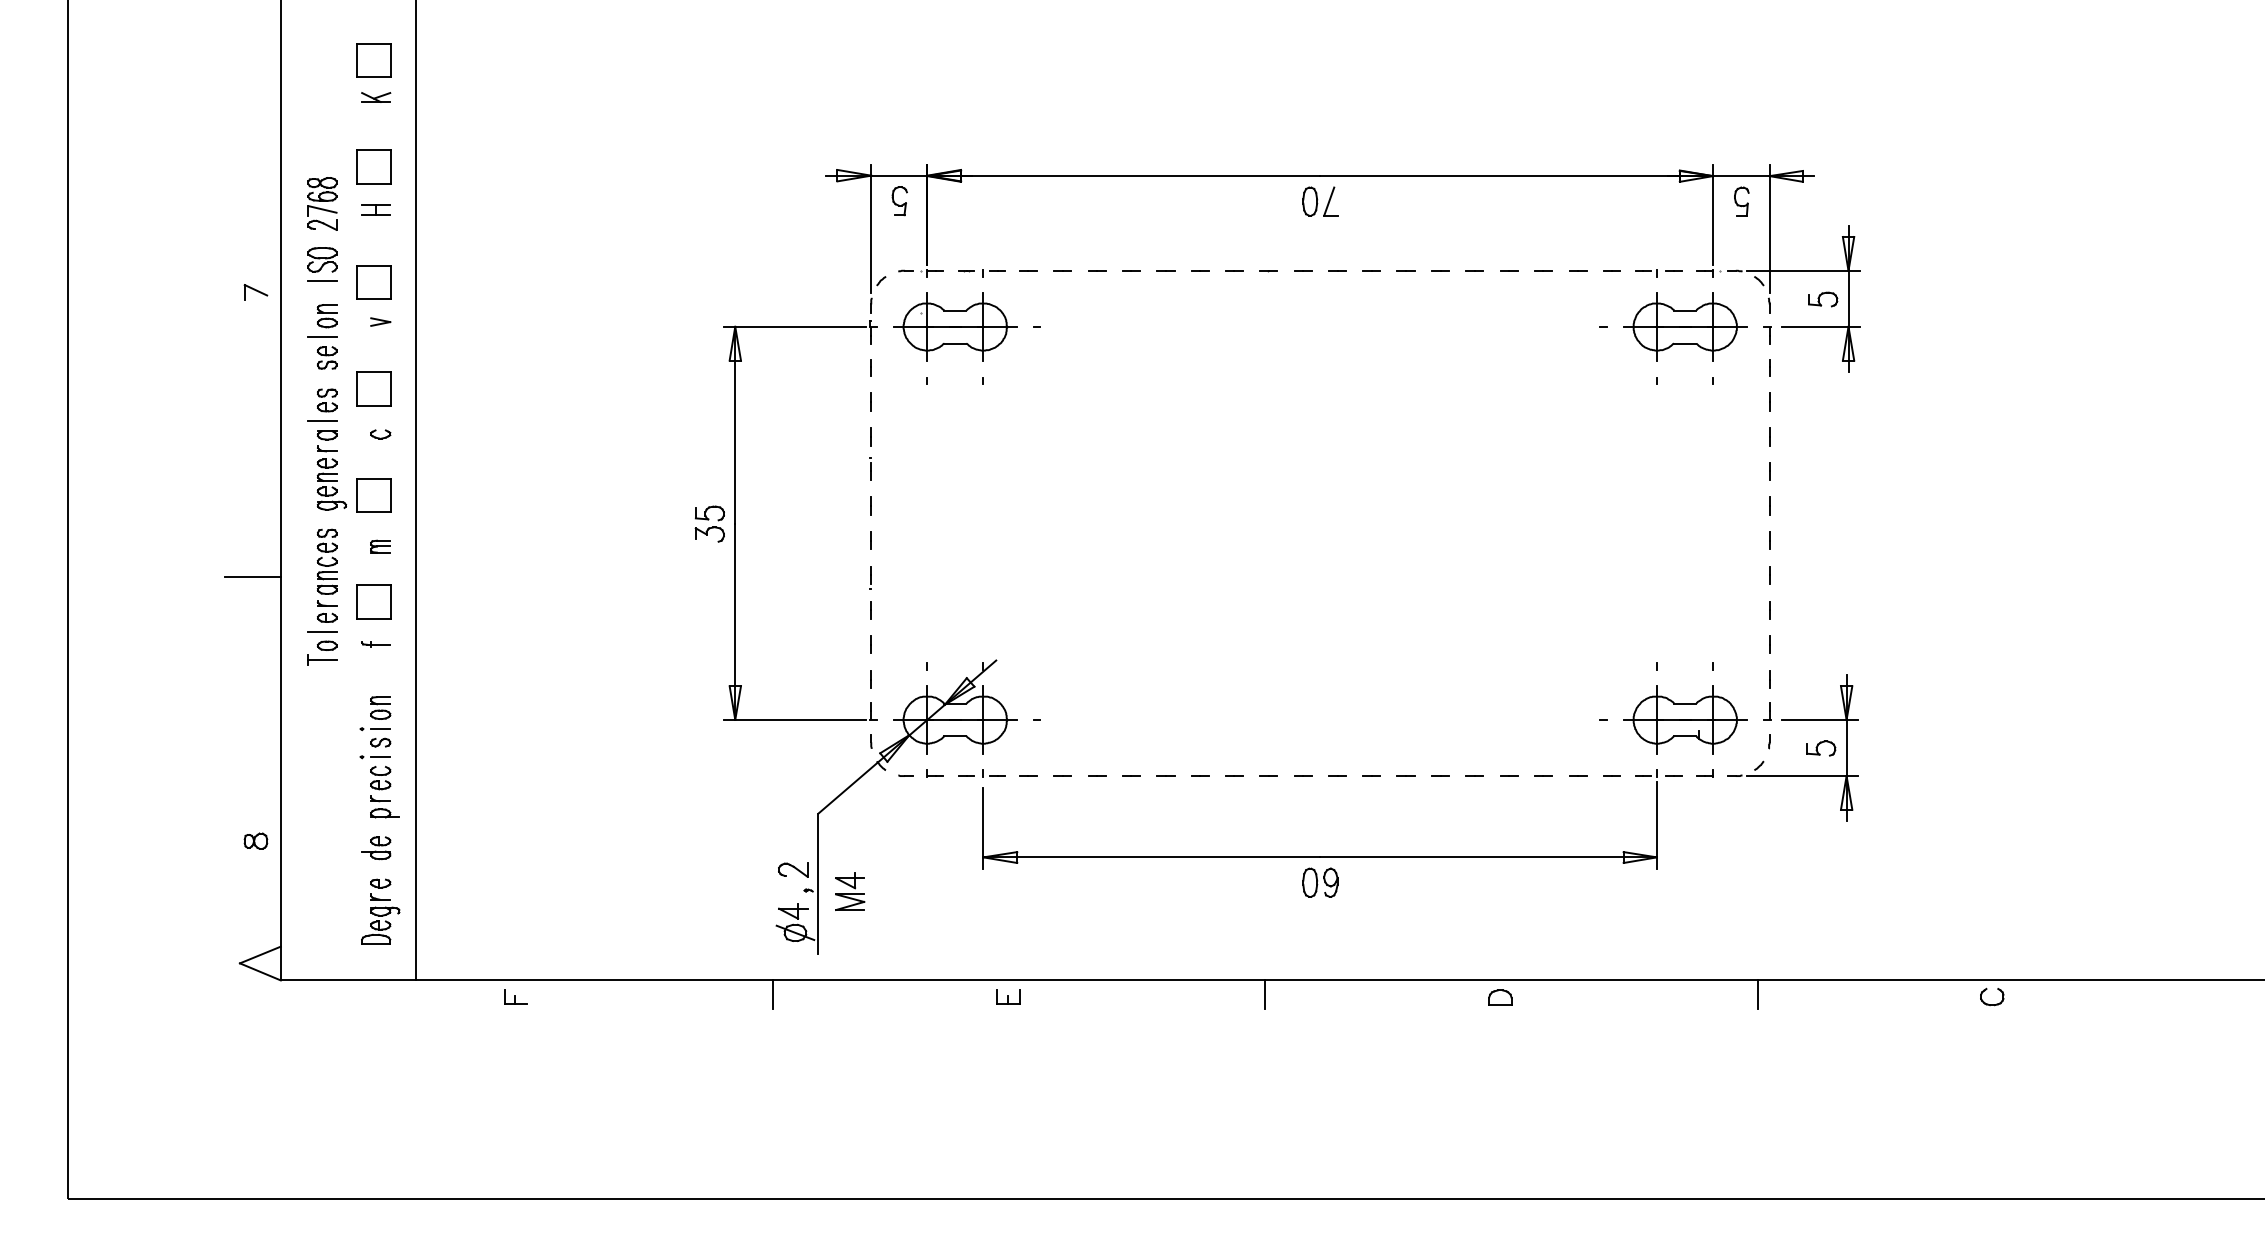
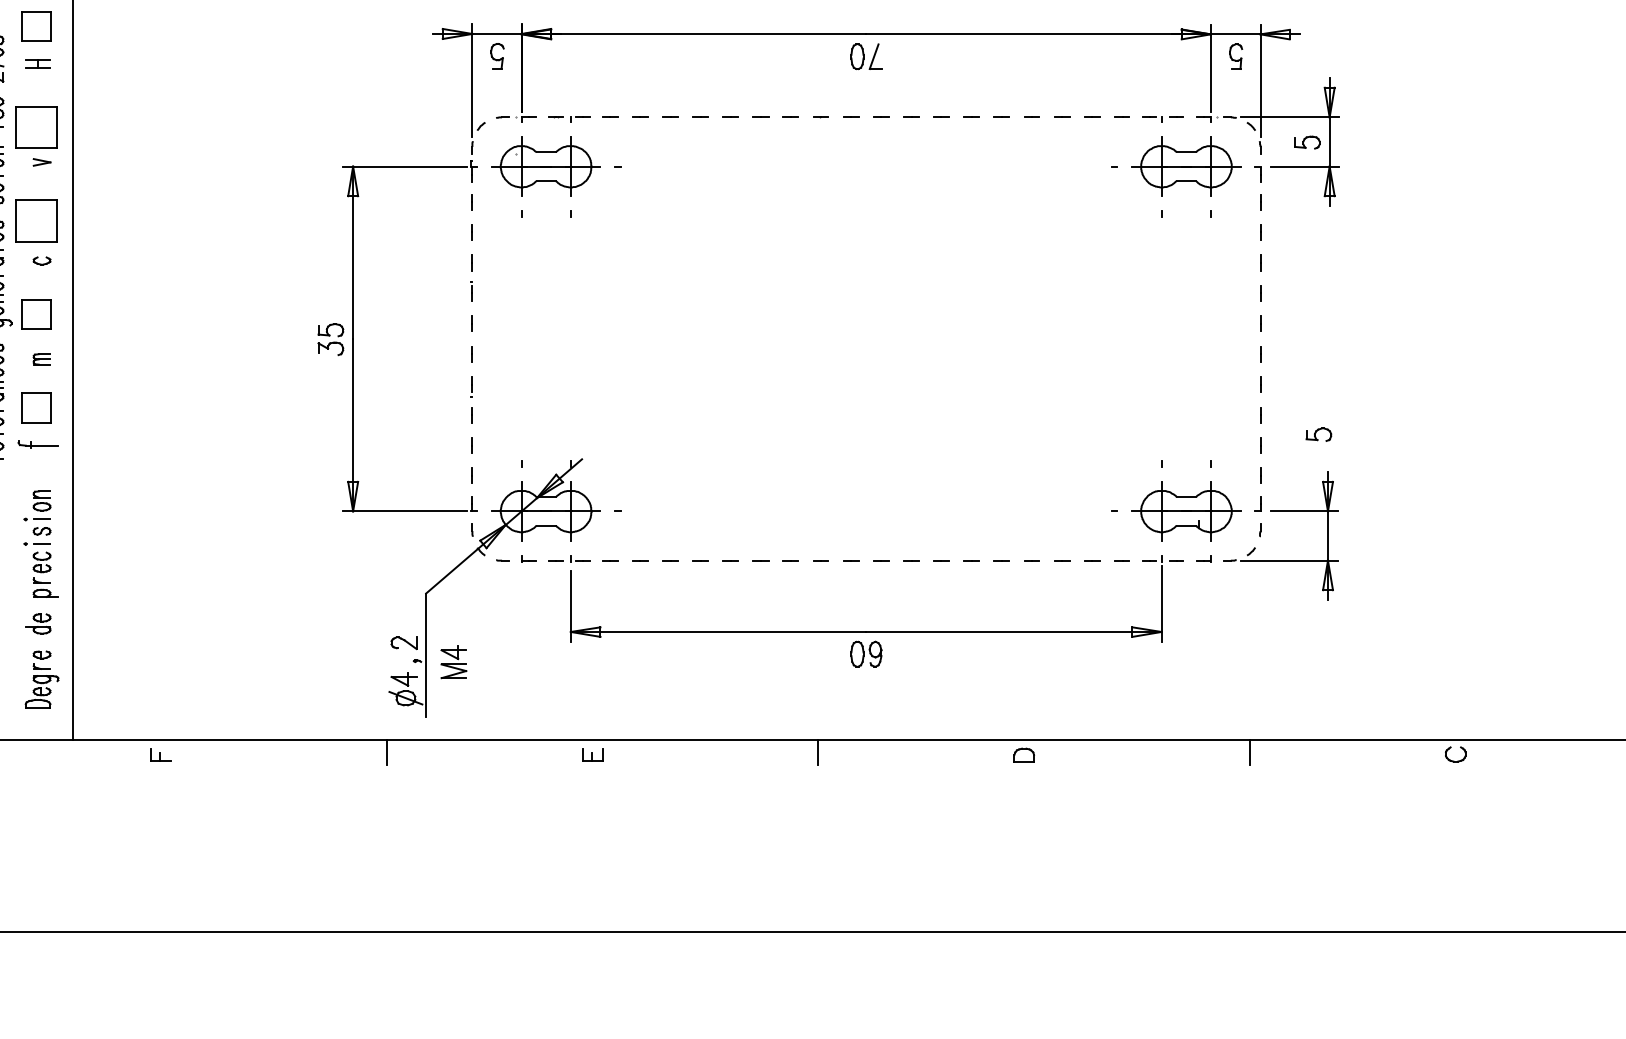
part: (373, 282) -> (35, 127), size x1.4
part: (373, 388) -> (35, 220), size x1.4
part: (375, 644) -> (37, 445), size x1.6
part: (1821, 748) -> (1319, 434), moved

